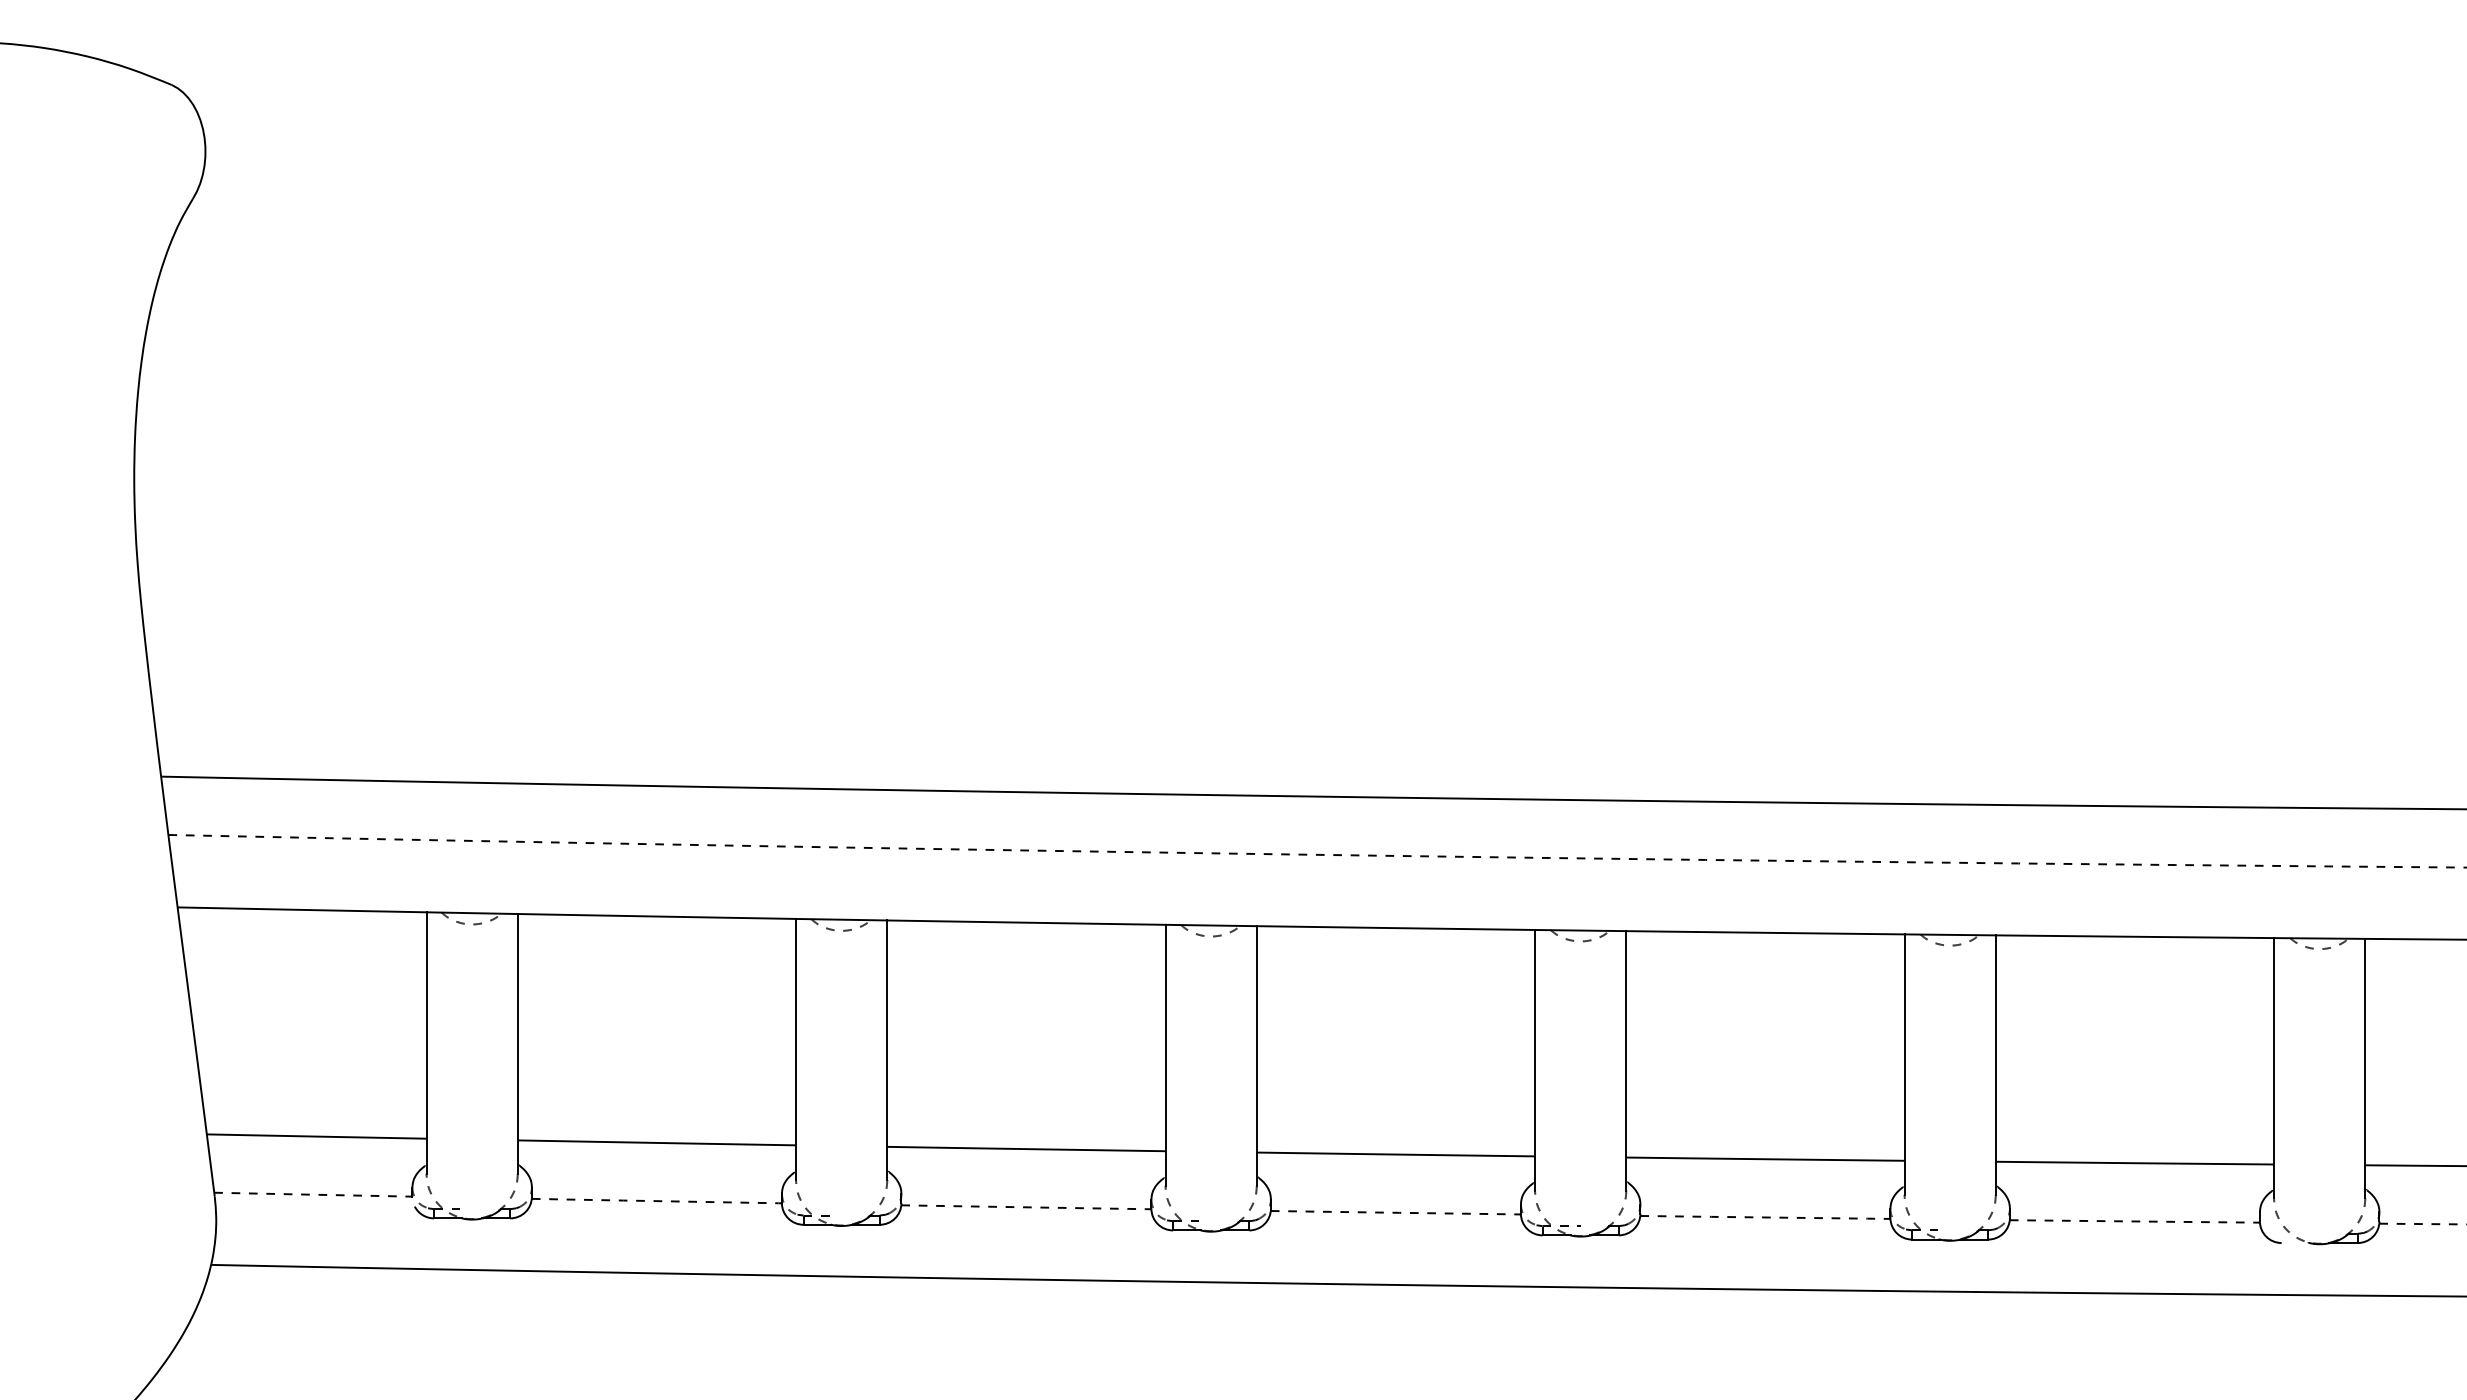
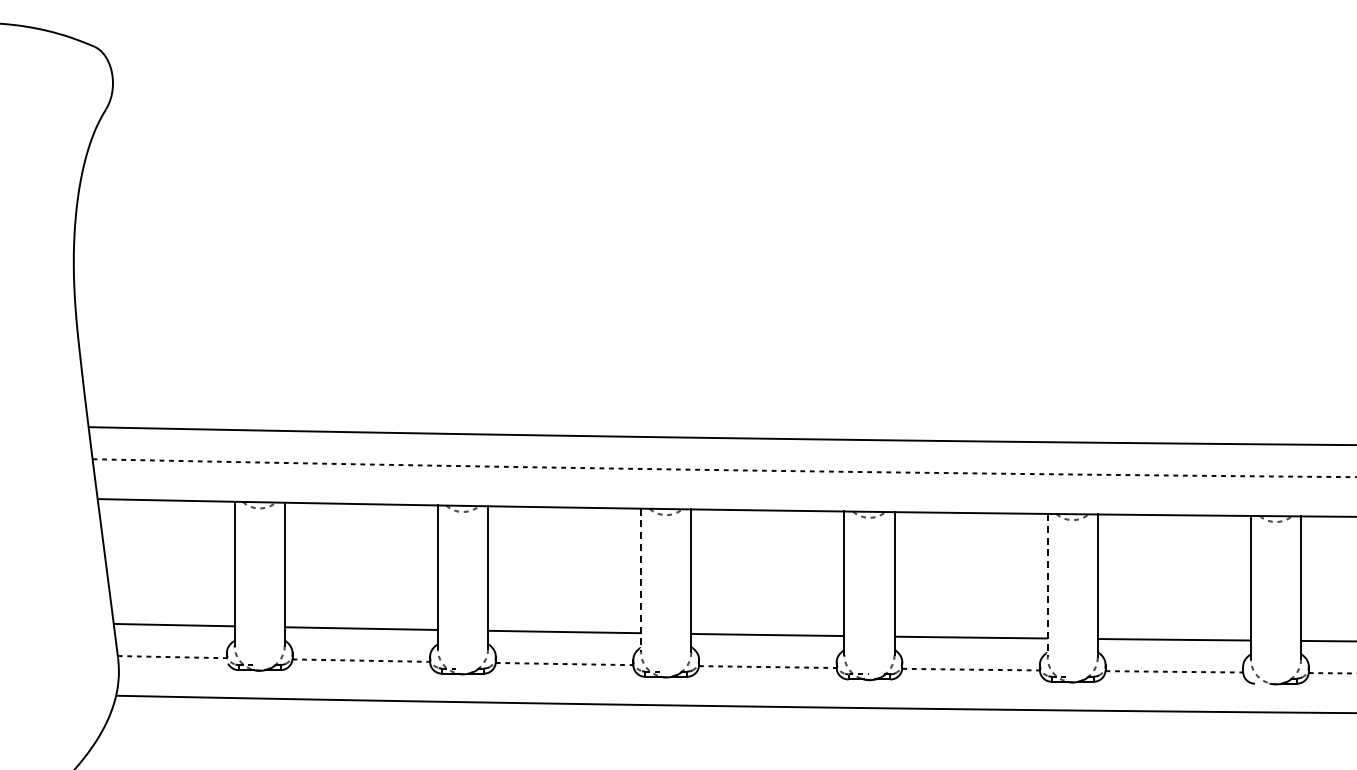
line: (1166, 1055) -> (641, 580), solid -> dashed
line: (1904, 1064) -> (1047, 585), solid -> dashed

